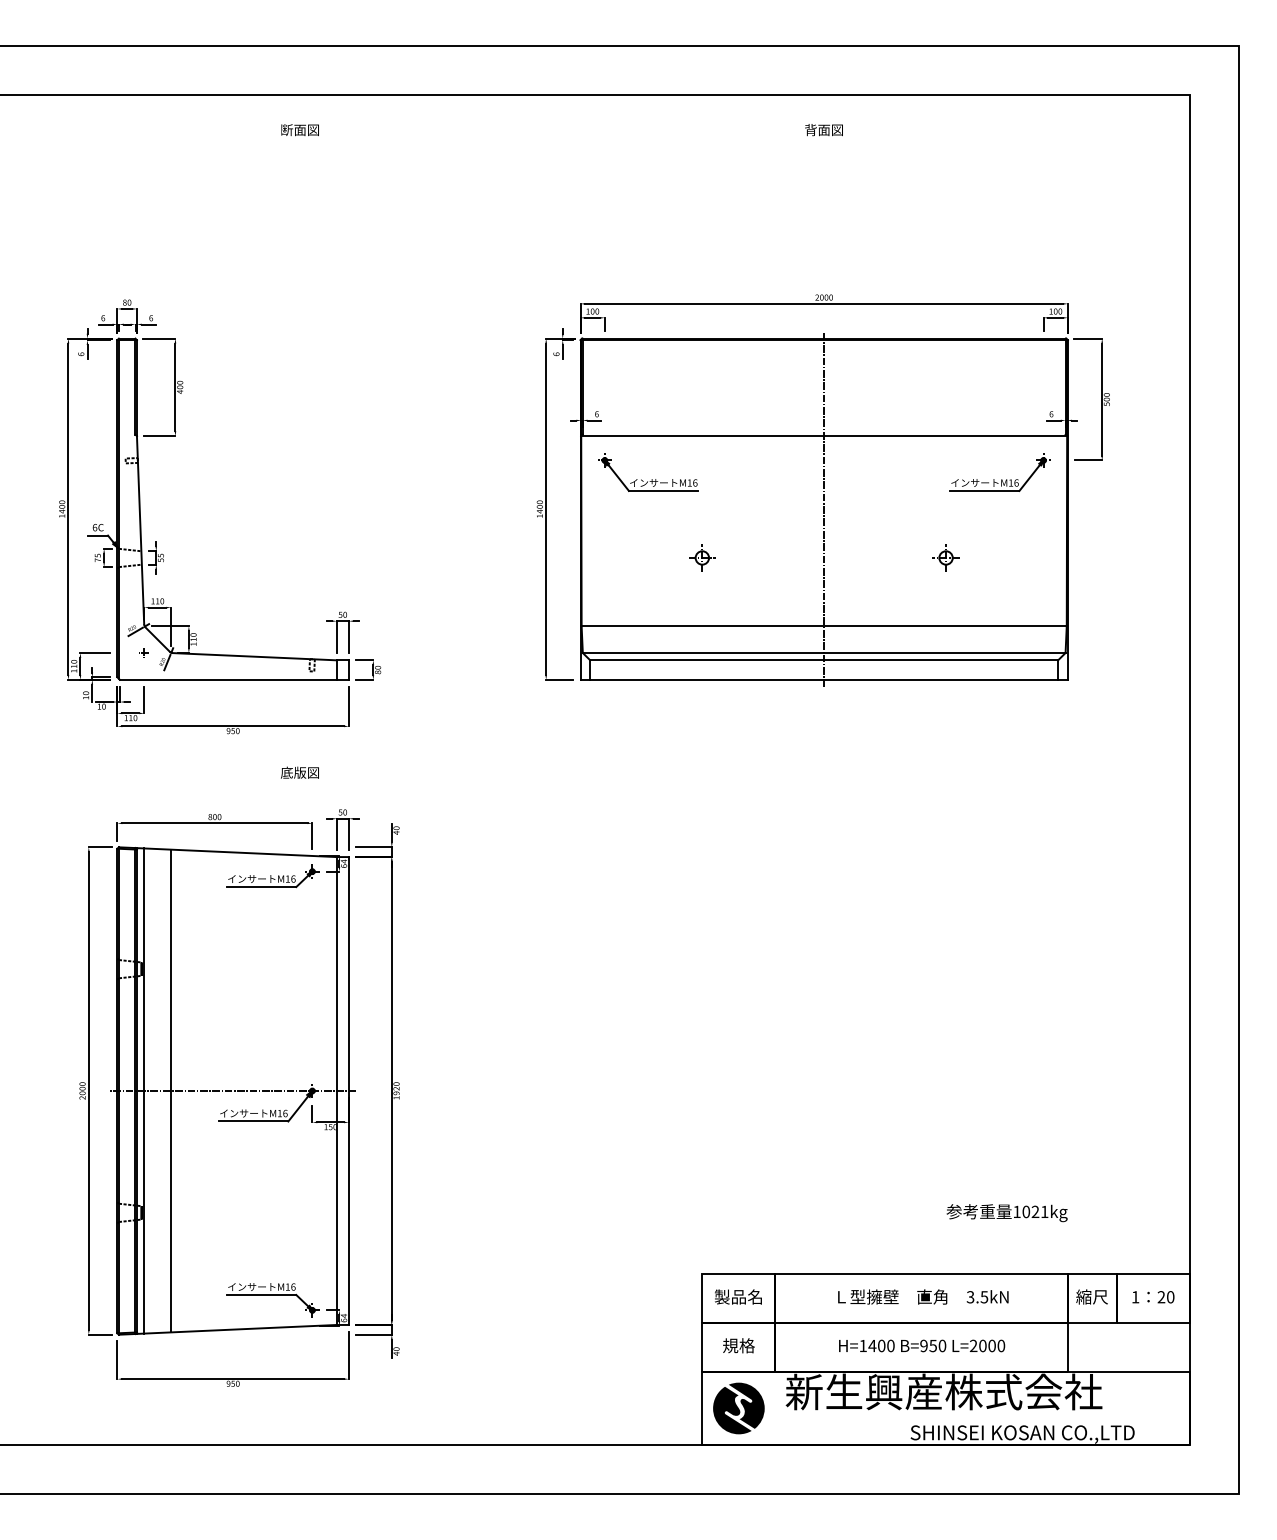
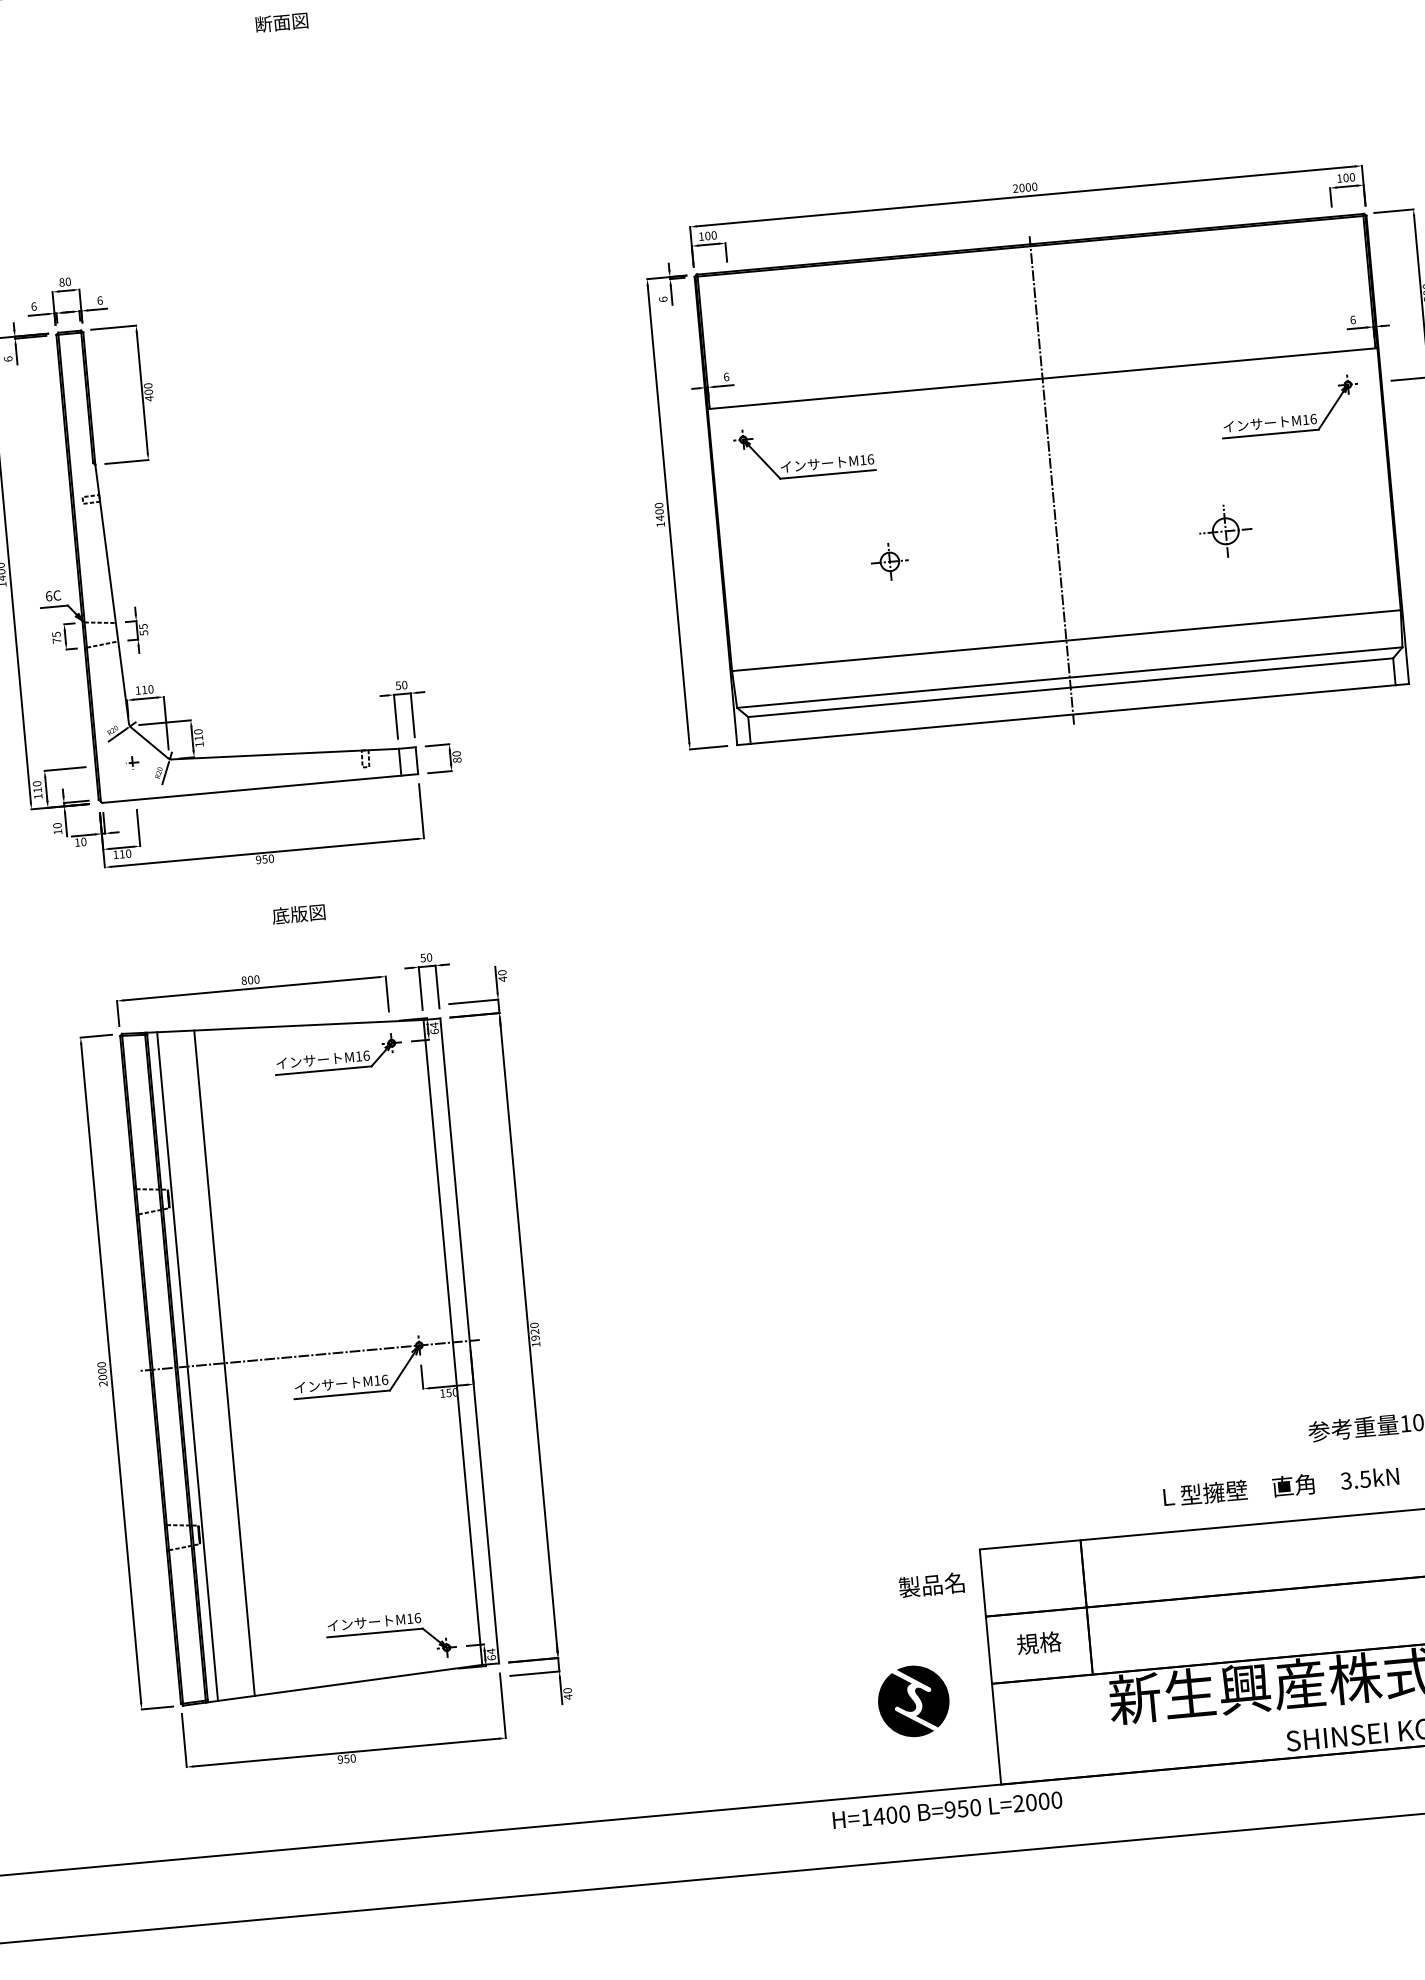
part: (945, 557) -> (1224, 530), size x1.4
text: (299, 772) -> (298, 913), moved
text: (738, 1296) -> (931, 1584), moved
text: (923, 1296) -> (1281, 1485), moved
text: (922, 1345) -> (948, 1809), moved
part: (738, 1408) -> (913, 1701), moved

